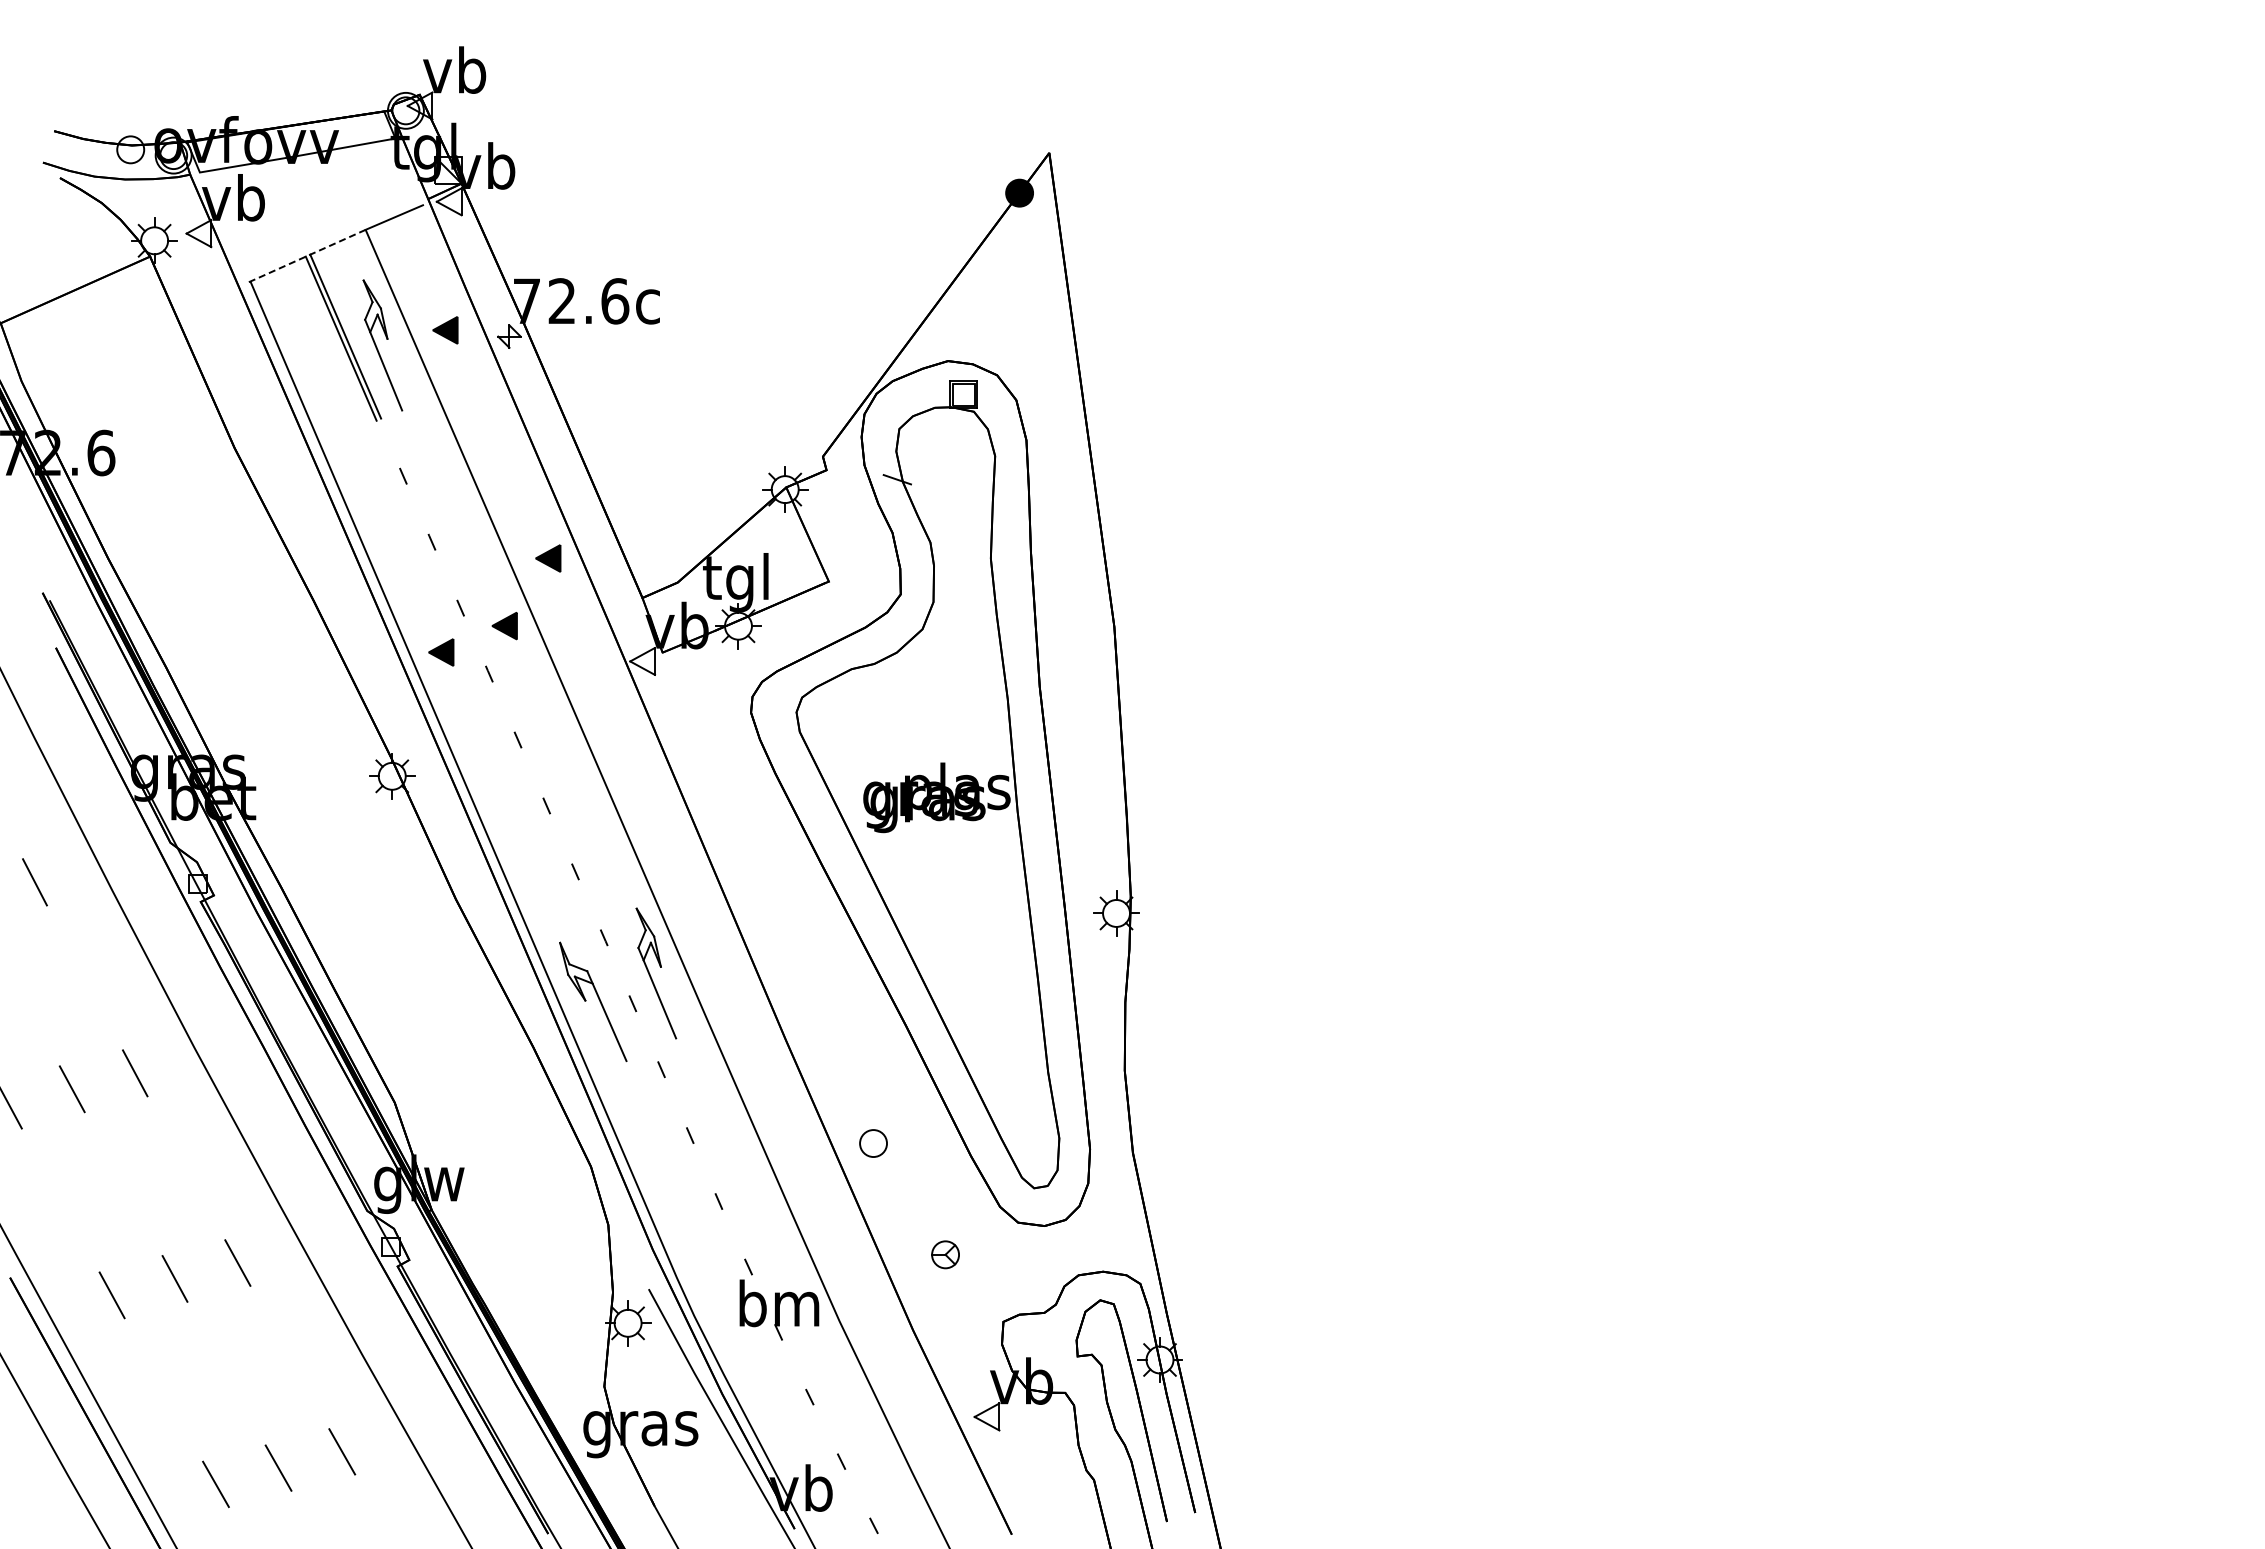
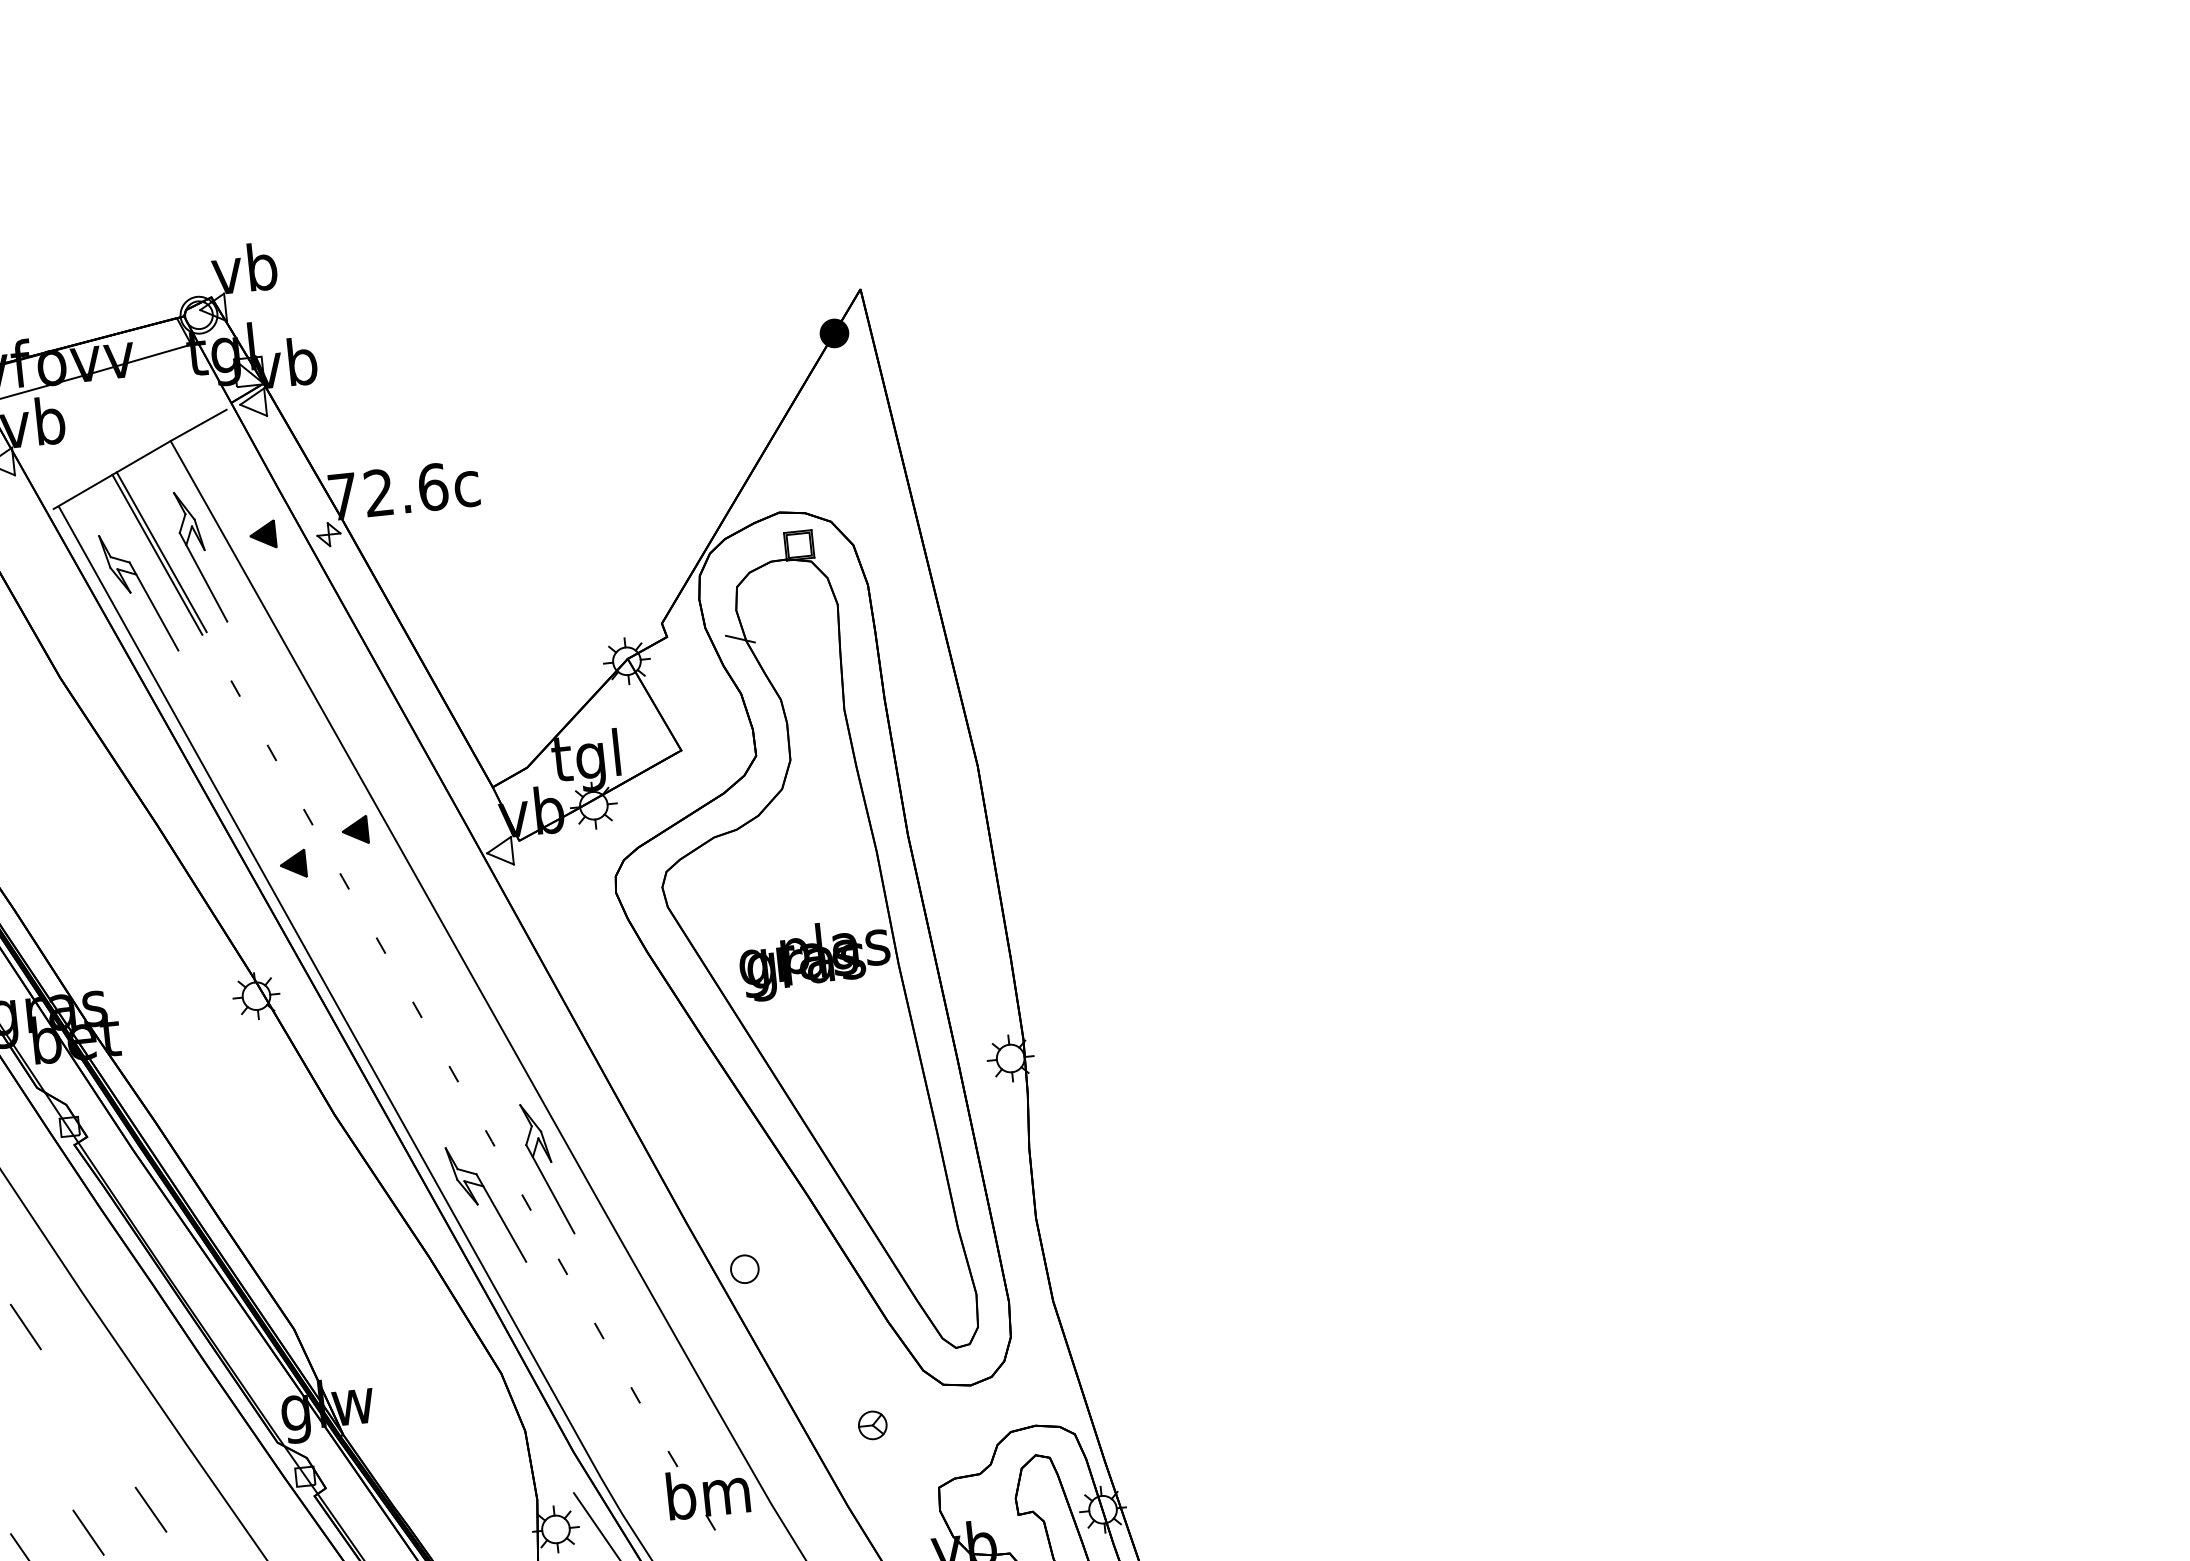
line: (305, 256) -> (112, 474), dashed -> solid
part: (318, 373) -> (137, 592), added
part: (548, 558) -> (392, 757), removed
part: (873, 1143) -> (744, 1269), moved

